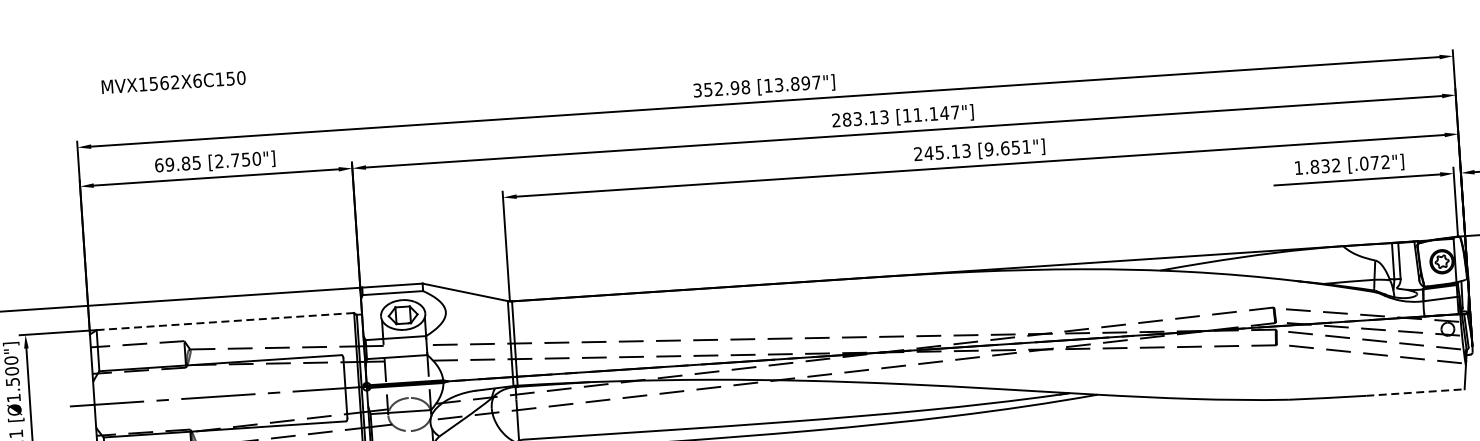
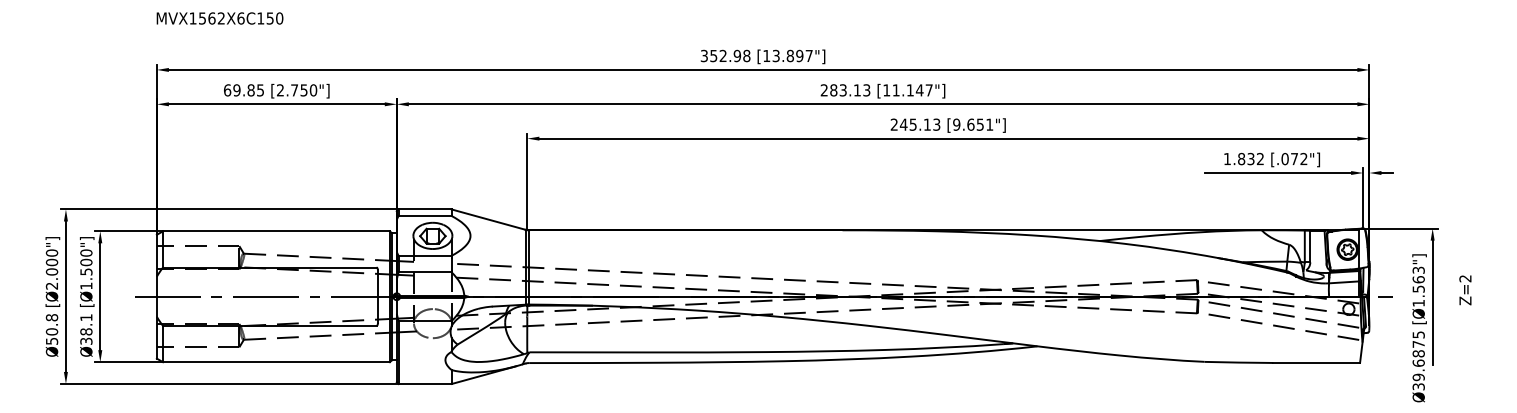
text: (173, 82) -> (219, 18), moved
line: (224, 321) -> (275, 231), dashed -> solid
line: (1416, 391) -> (1317, 362), dashed -> solid

